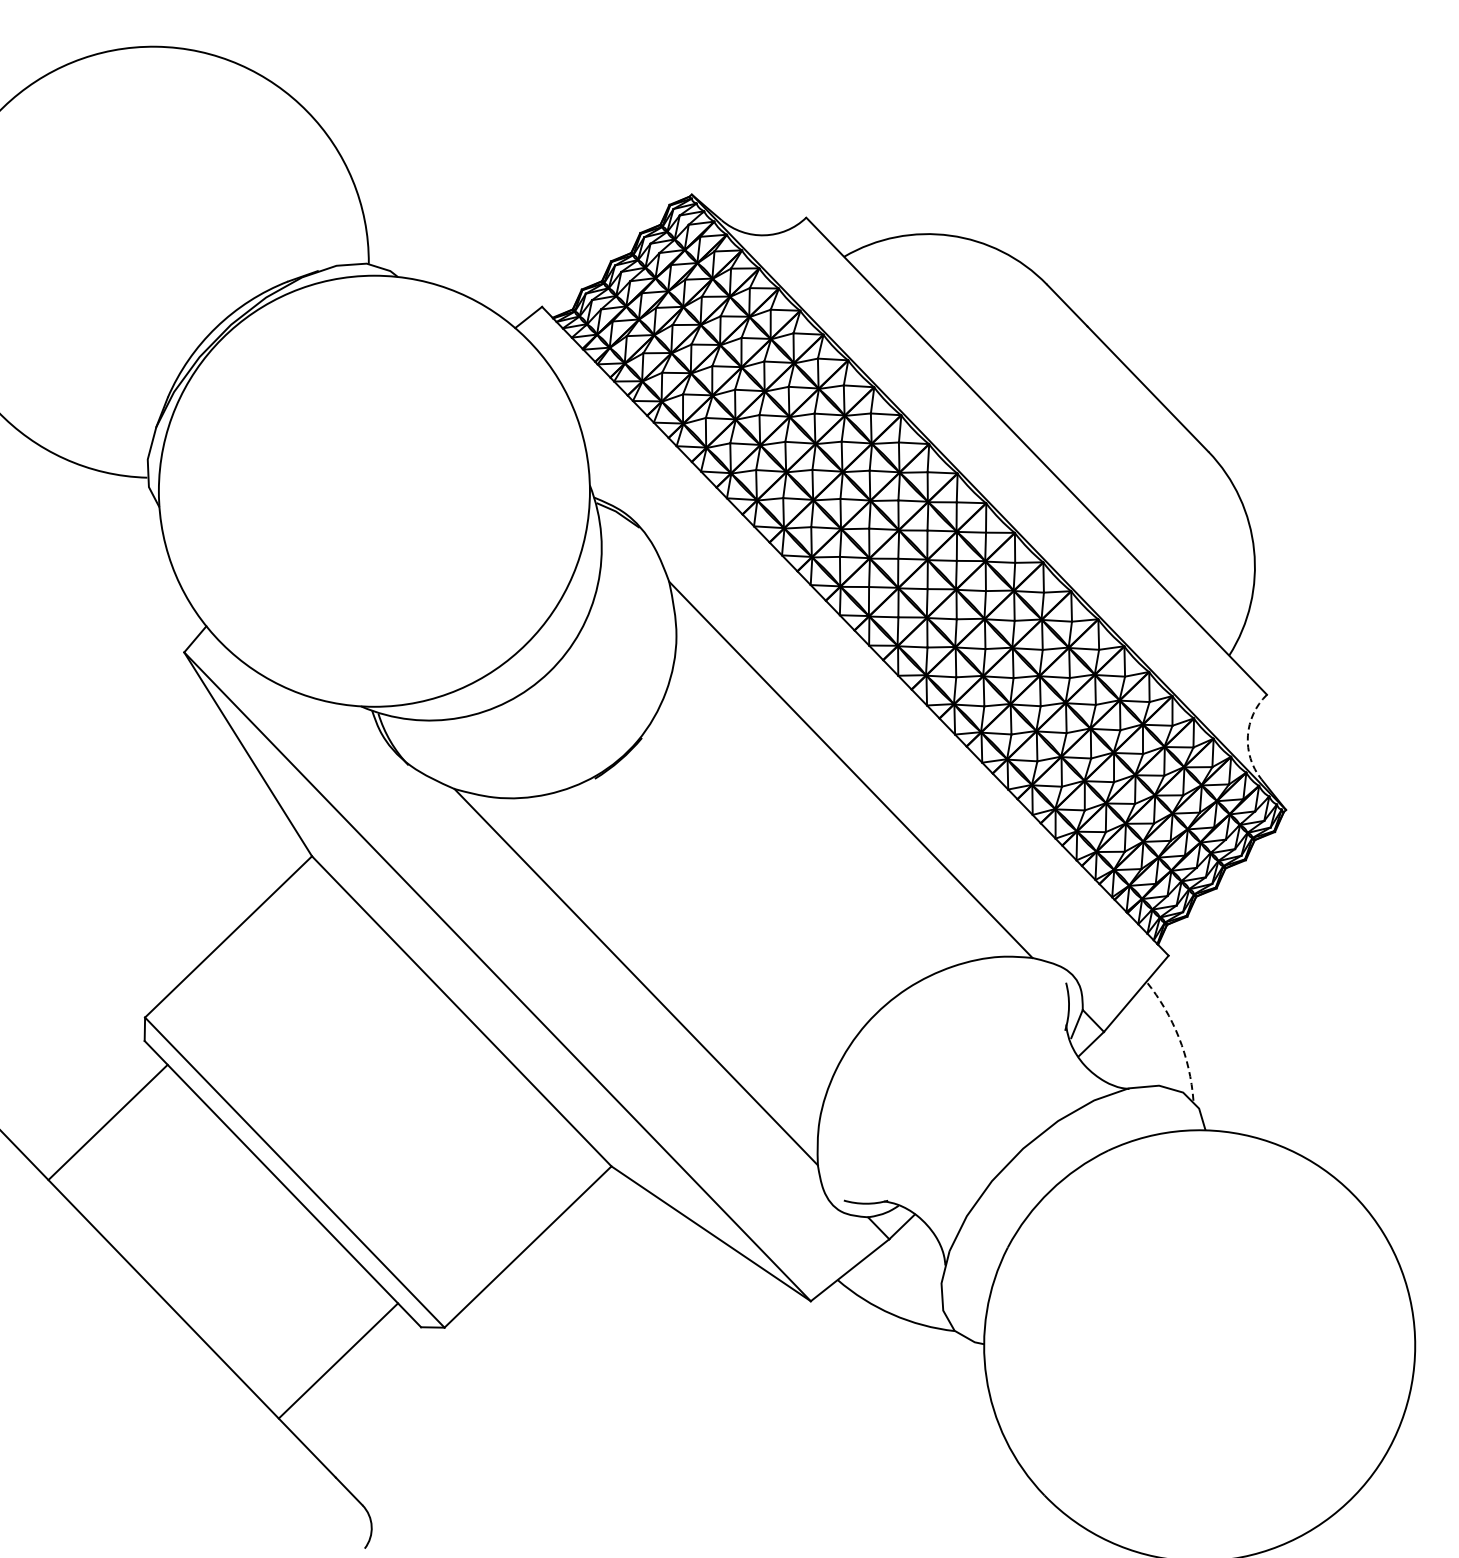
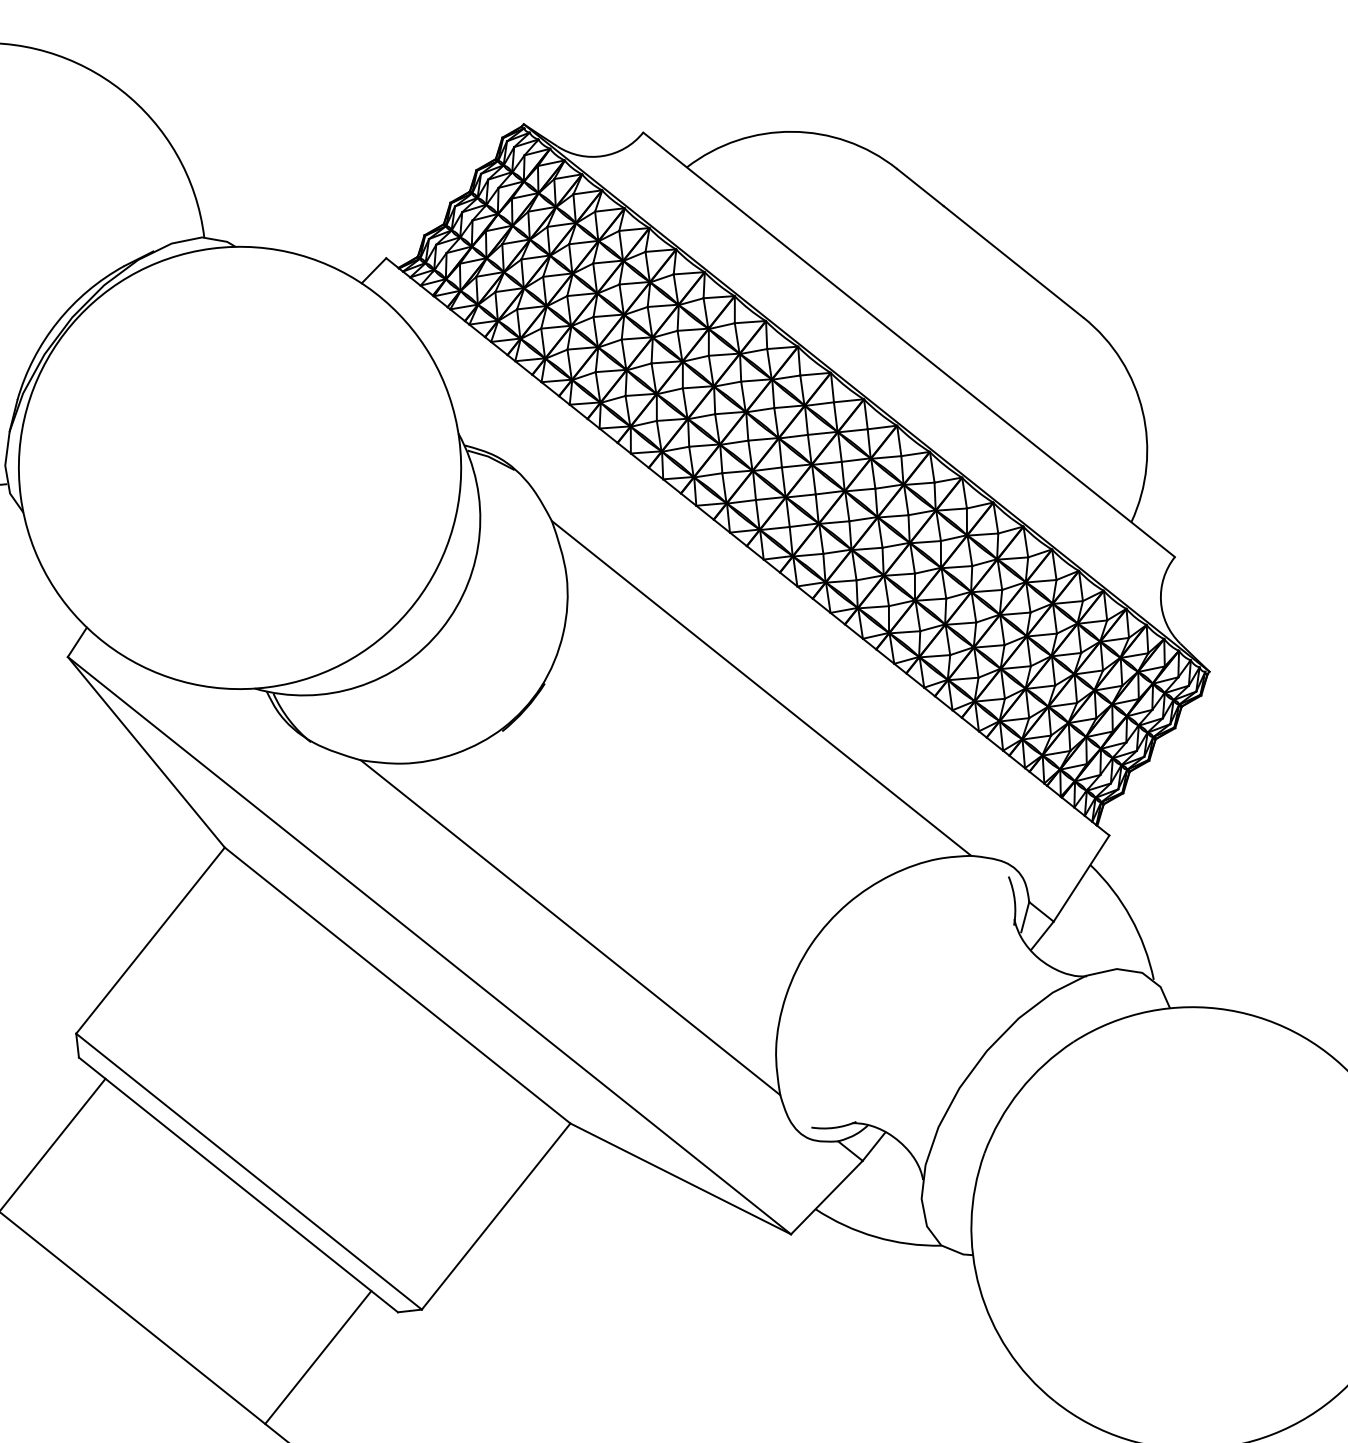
arc: (1247, 735) -> (1160, 601), dashed -> solid
arc: (1179, 1037) -> (1131, 917), dashed -> solid

